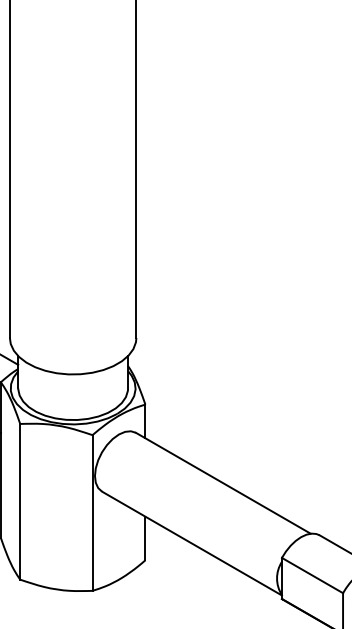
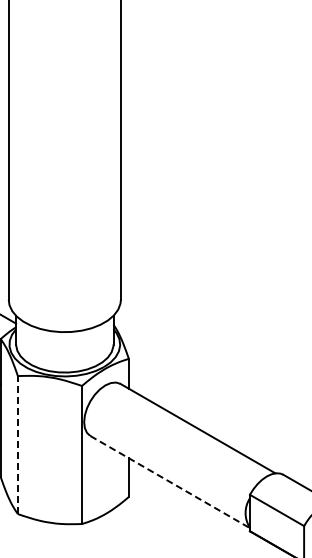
line: (19, 501) -> (17, 444), solid -> dashed
line: (192, 544) -> (170, 482), solid -> dashed

